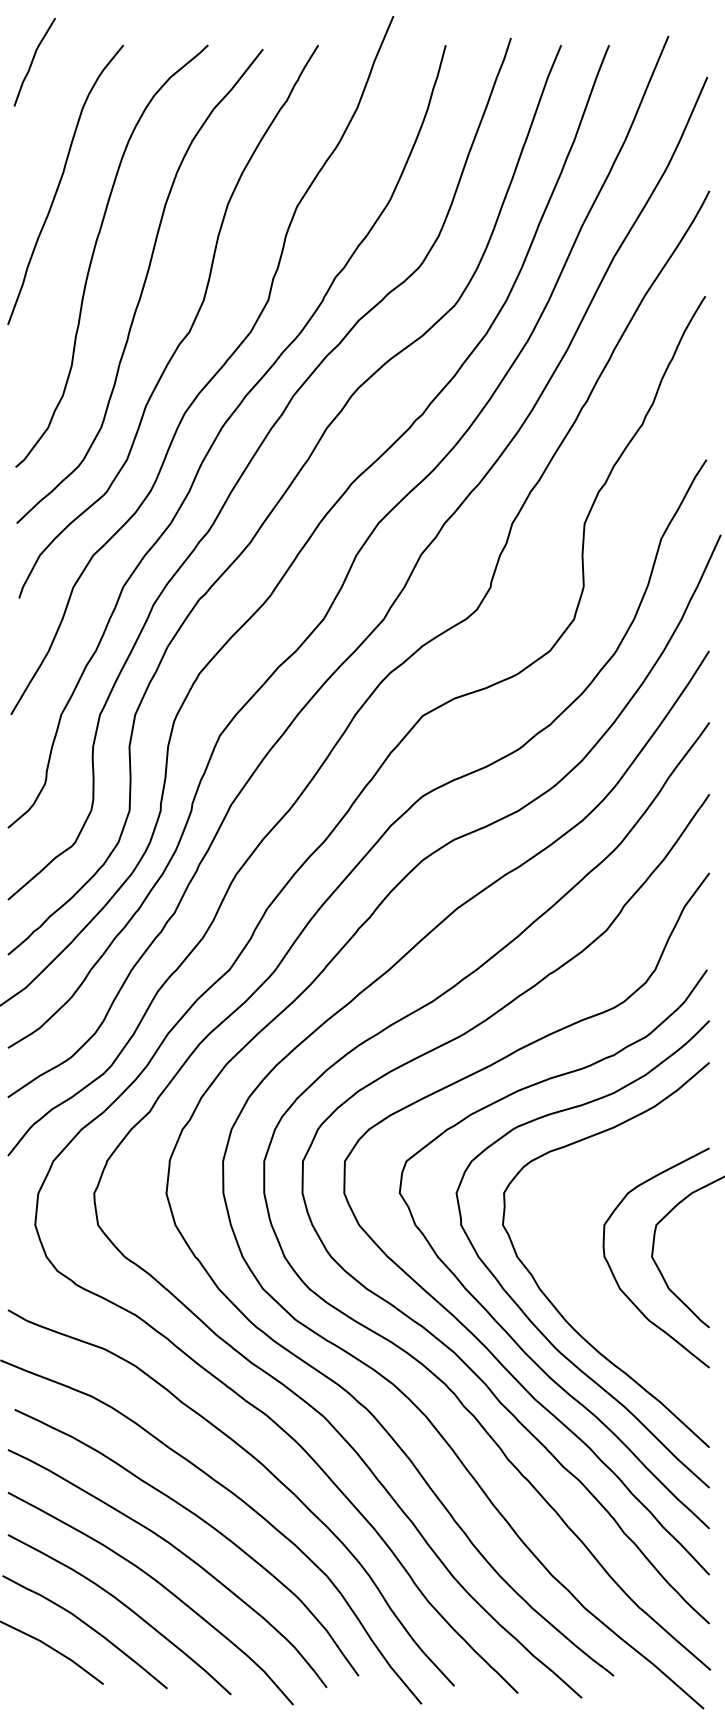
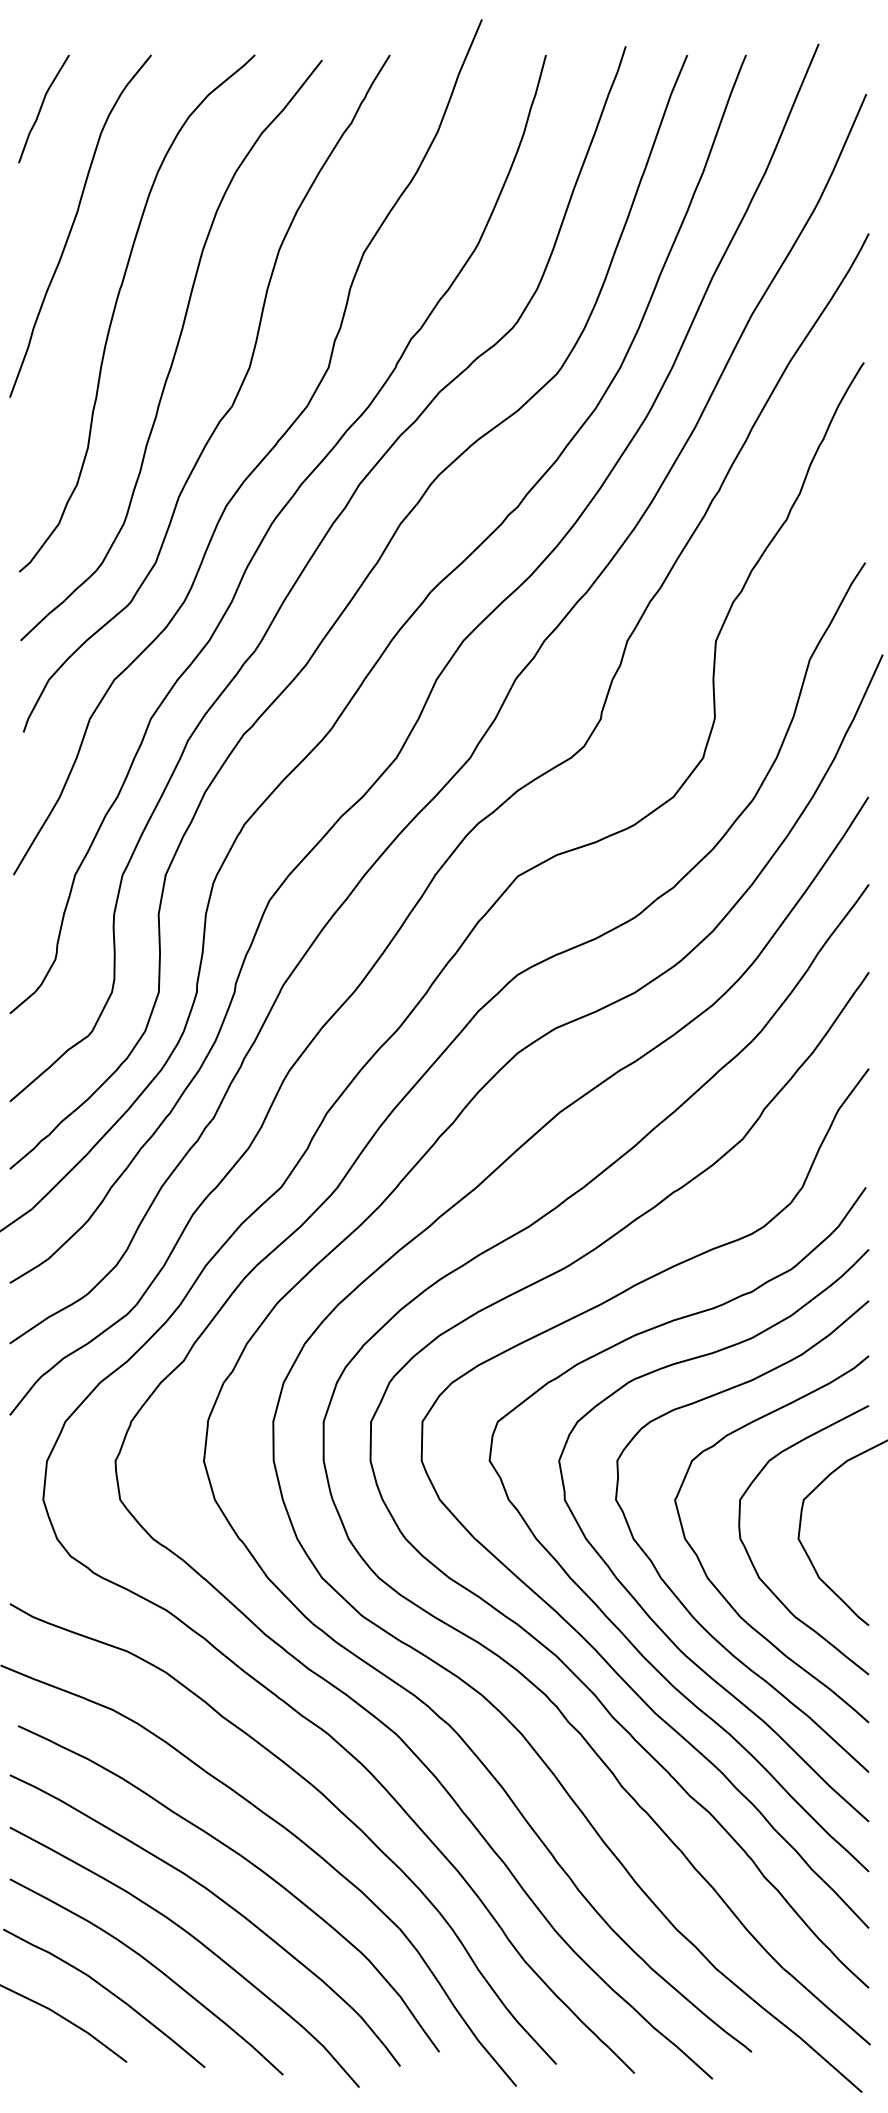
curve: (33, 61) -> (42, 108), moved
curve: (582, 1292) -> (713, 1582), added

